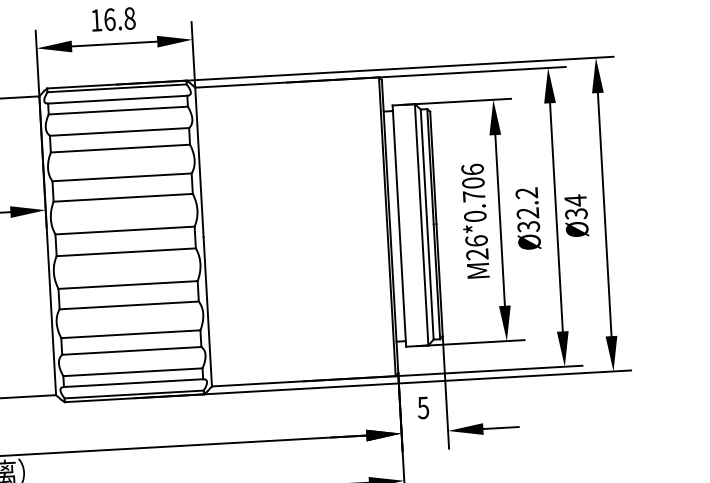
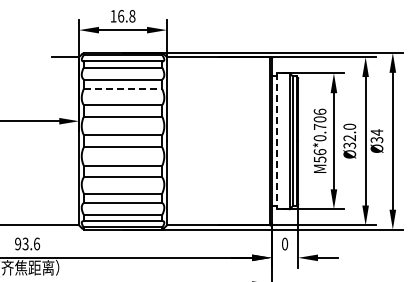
line: (121, 149) -> (123, 89), solid -> dashed
text: (526, 192) -> (349, 126), Ø32.2 -> Ø32.0
line: (399, 226) -> (277, 141), solid -> dashed
text: (476, 254) -> (319, 159), M26*0.706 -> M56*0.706
text: (422, 406) -> (284, 243), 5 -> 0

